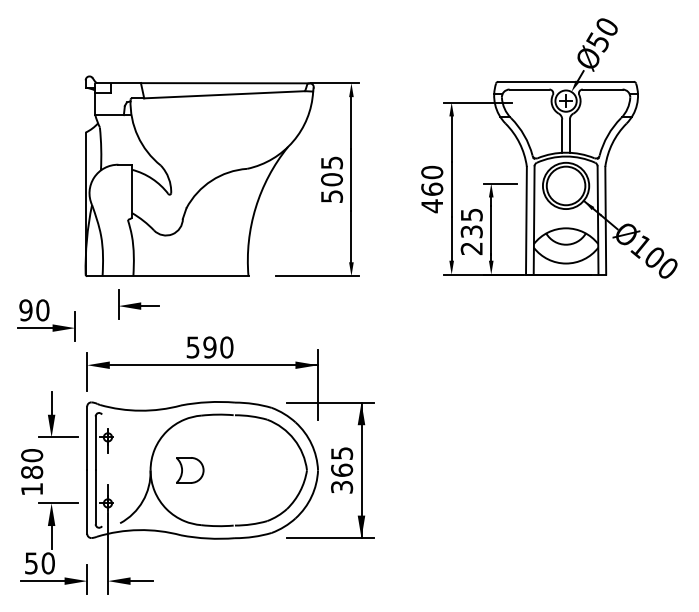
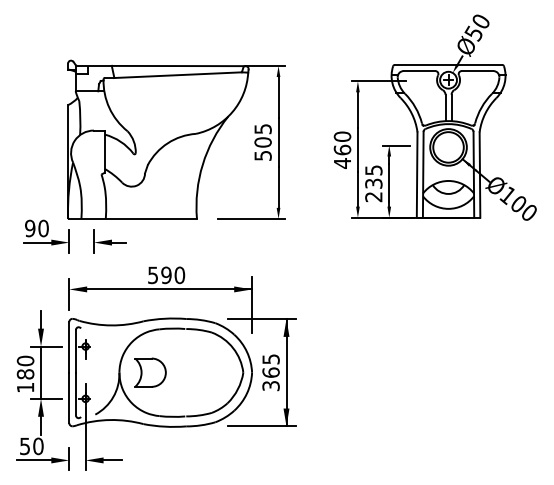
part: (46, 320) -> (46, 236), moved
line: (51, 470) -> (40, 372), added
part: (190, 470) -> (151, 372), size x1.43

